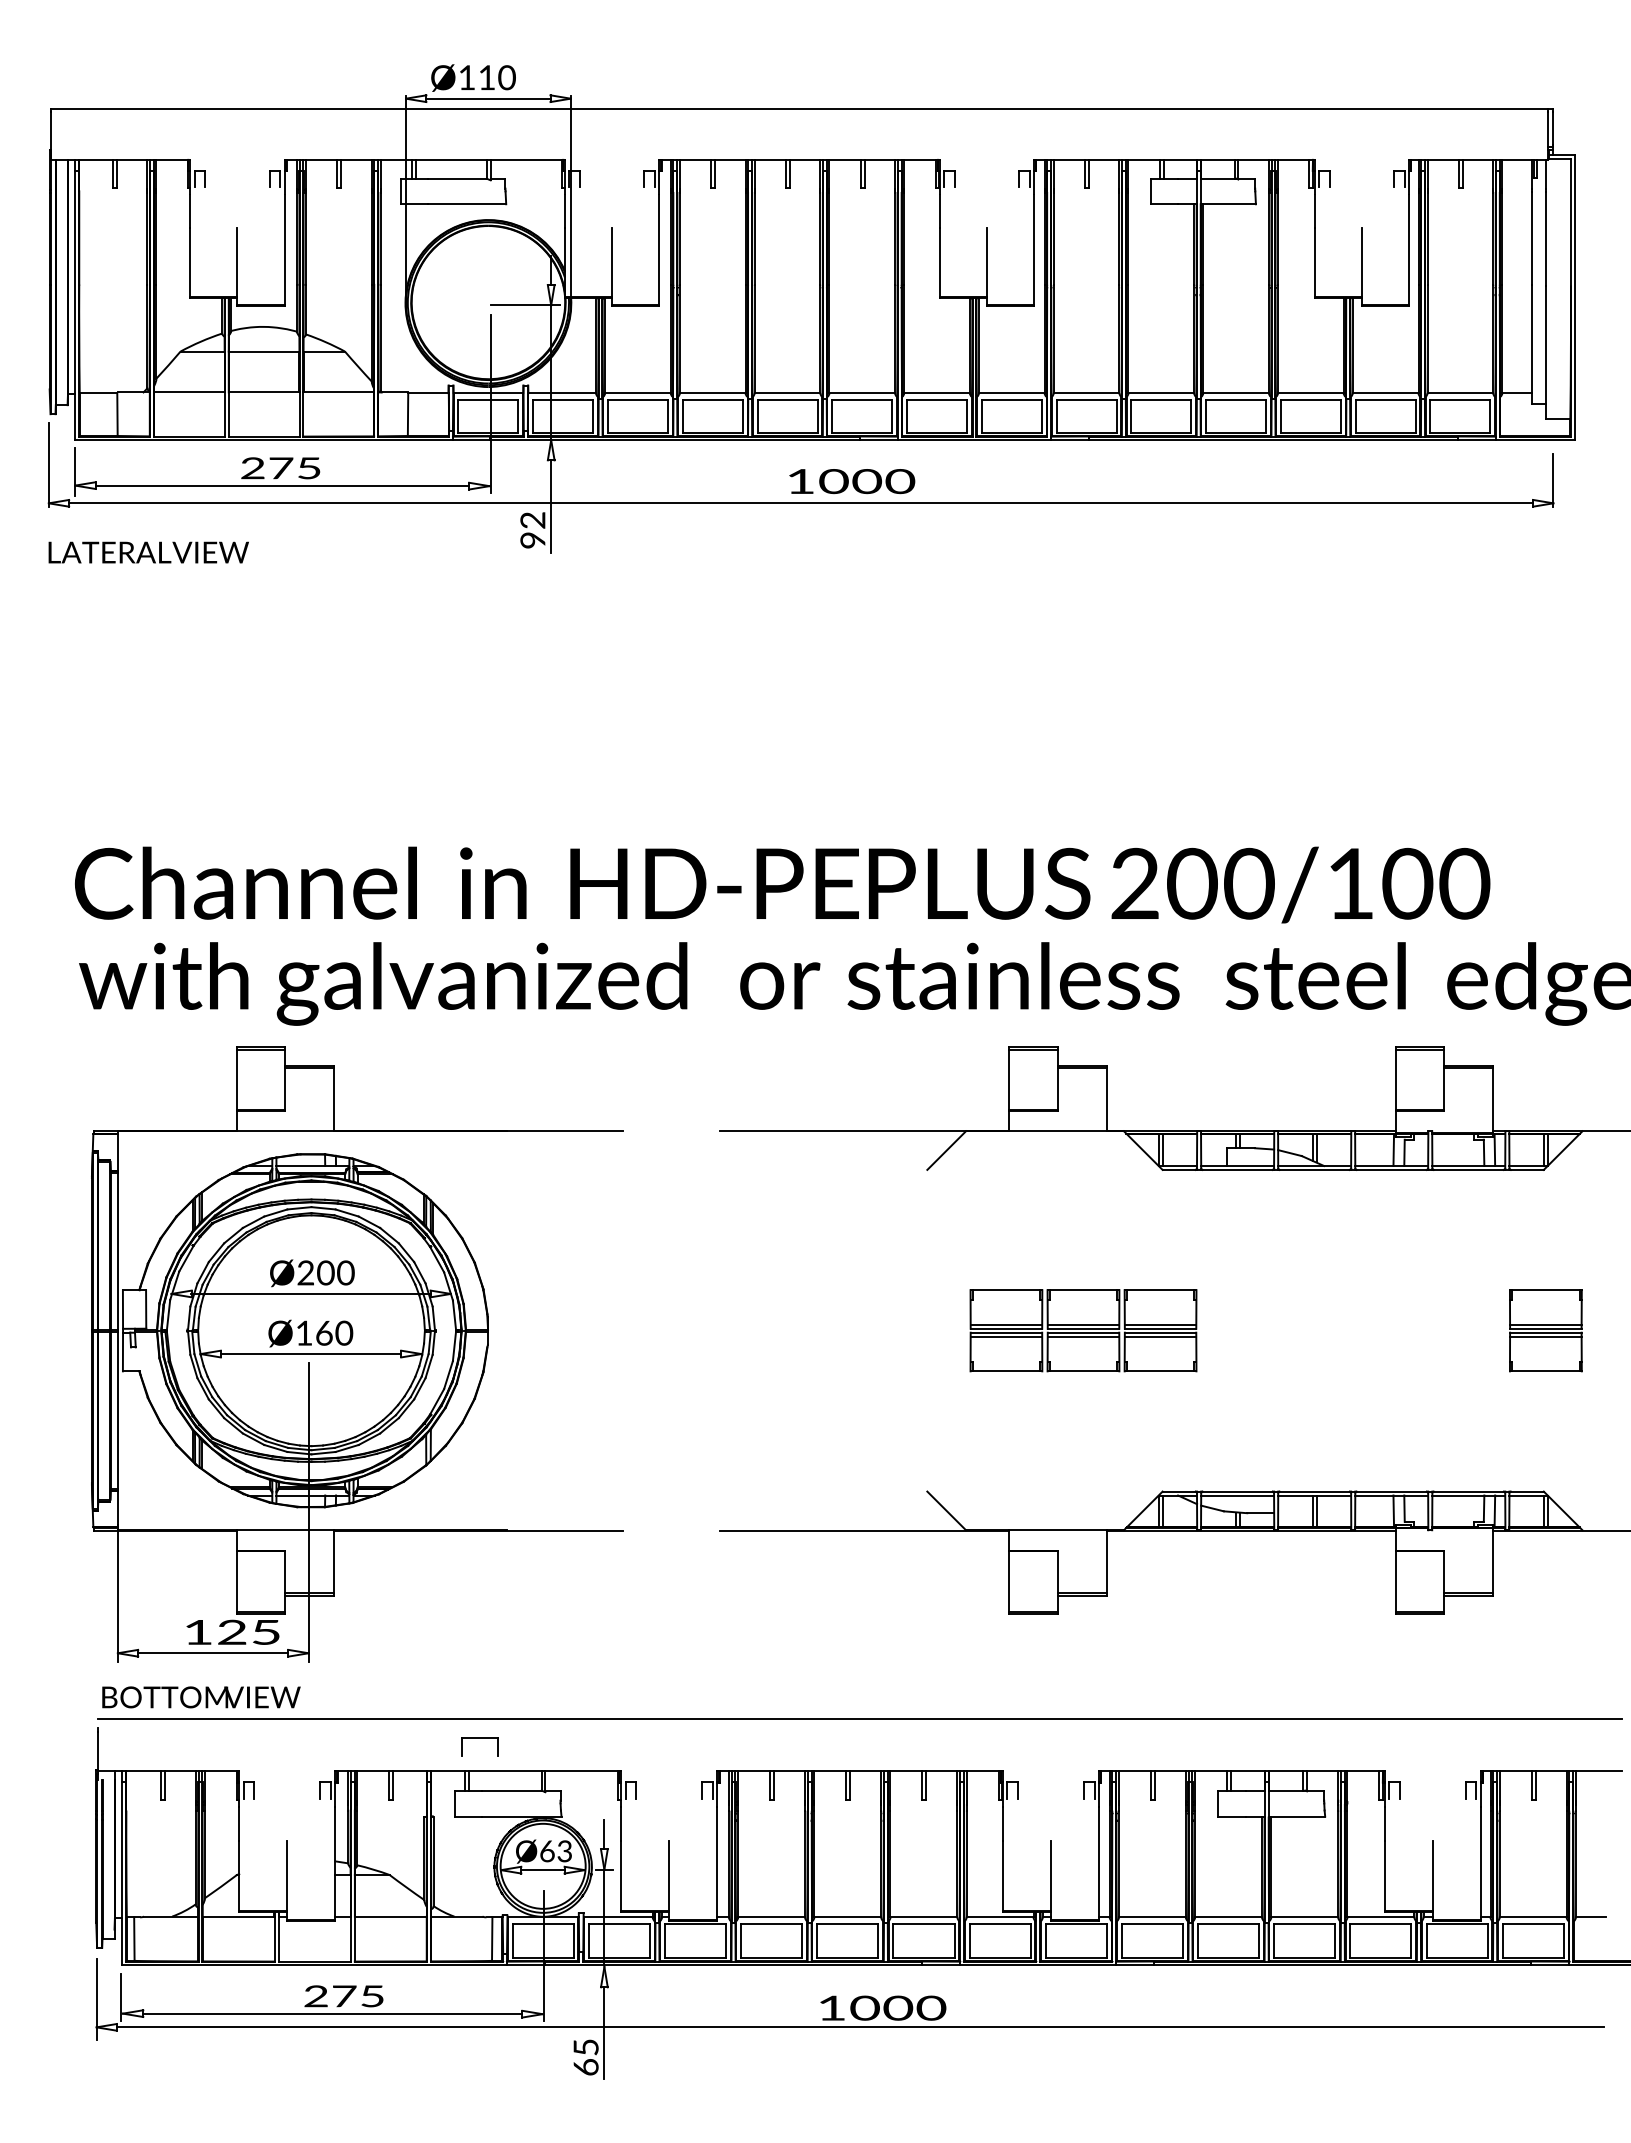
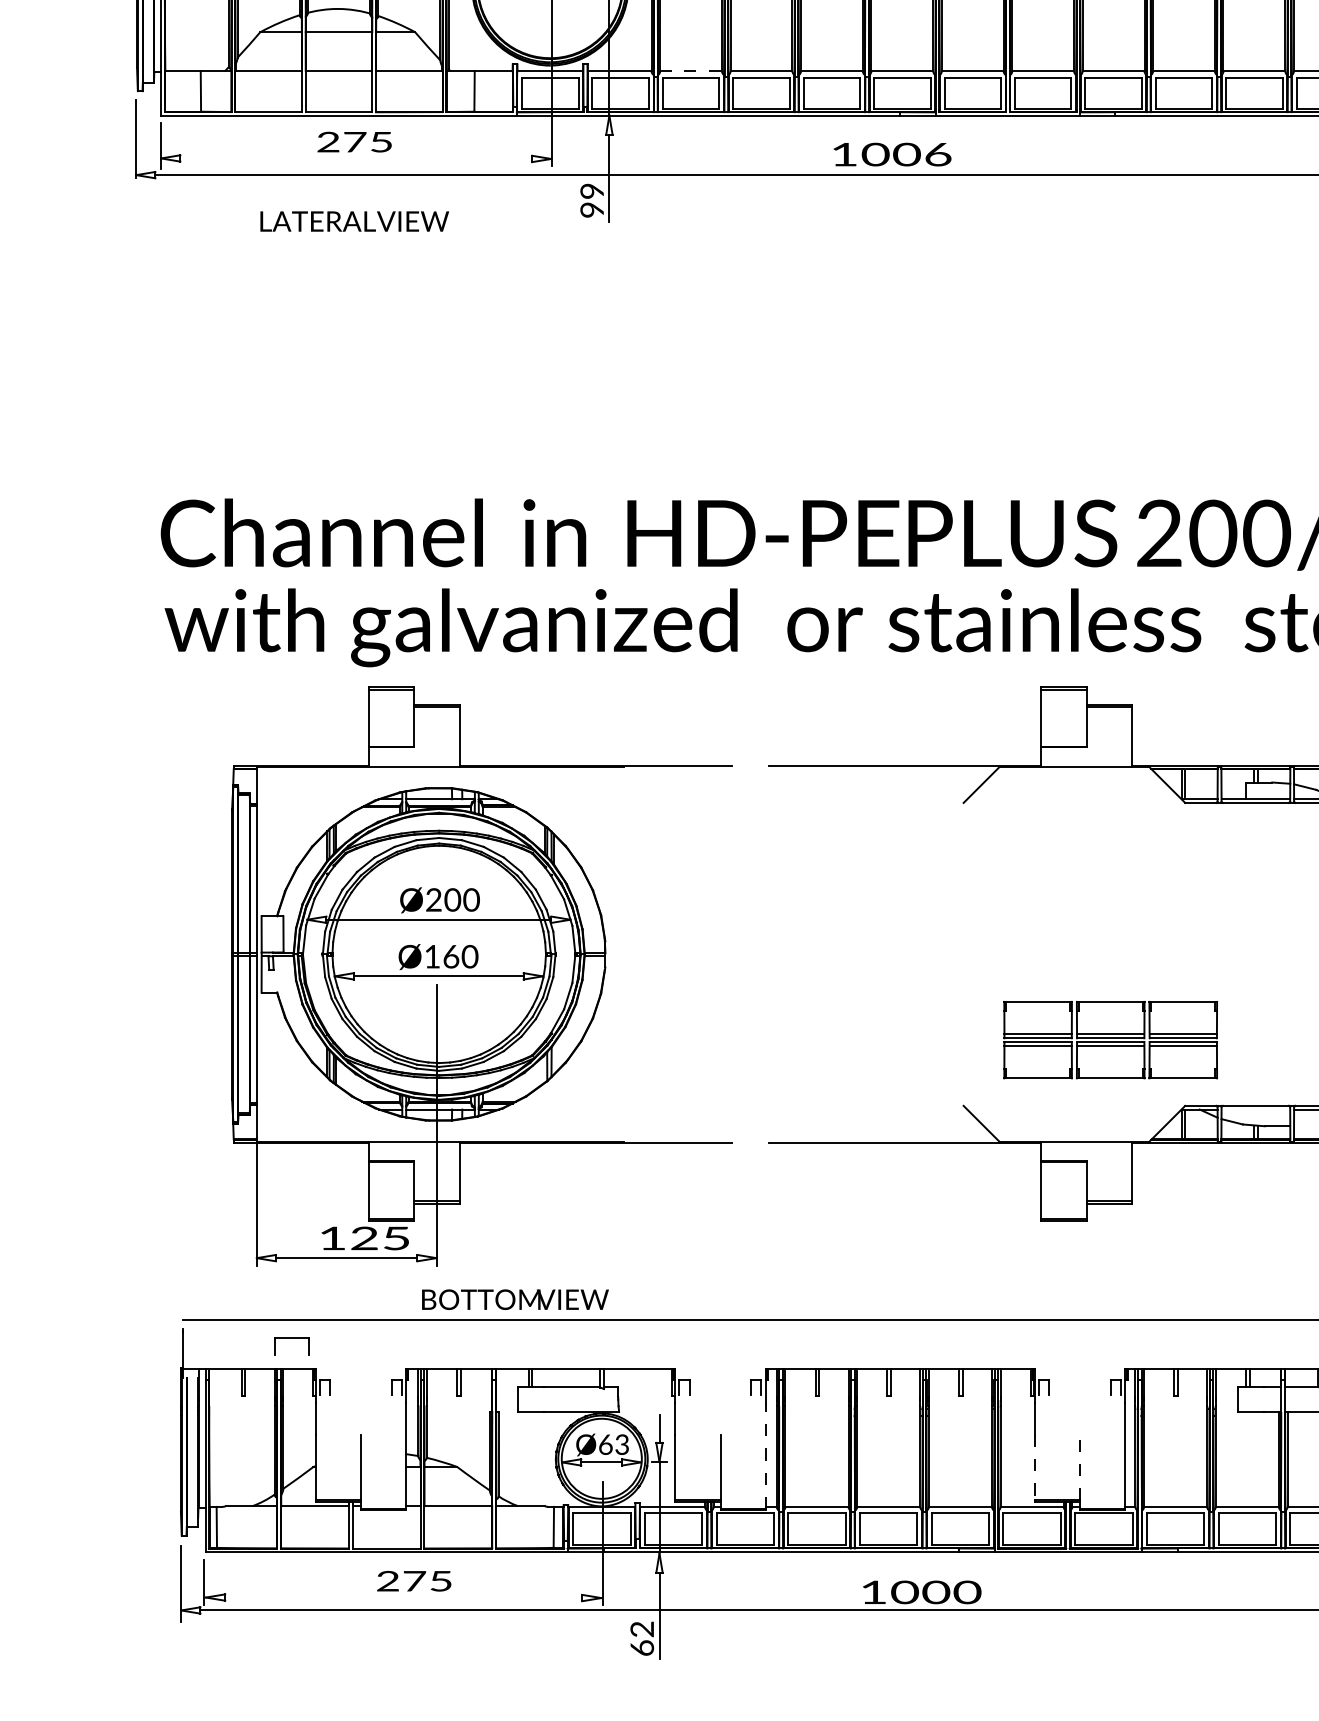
line: (637, 393) -> (690, 71), solid -> dashed
text: (900, 481) -> (938, 154), 1000 -> 1006
line: (282, 485) -> (356, 158), removed
text: (533, 520) -> (592, 191), 92 -> 99
text: (148, 552) -> (354, 221), moved
part: (1083, 1330) -> (1110, 1039), moved
part: (357, 1354) -> (482, 976), moved
line: (1237, 1495) -> (1255, 1109), removed
text: (201, 1697) -> (515, 1299), moved
part: (479, 1738) -> (291, 1338), moved
line: (717, 1862) -> (766, 1455), solid -> dashed
line: (1002, 1875) -> (1034, 1467), solid -> dashed
line: (1051, 1875) -> (1080, 1467), solid -> dashed
line: (332, 2013) -> (403, 1597), removed
text: (585, 2047) -> (641, 1629), 65 -> 62

